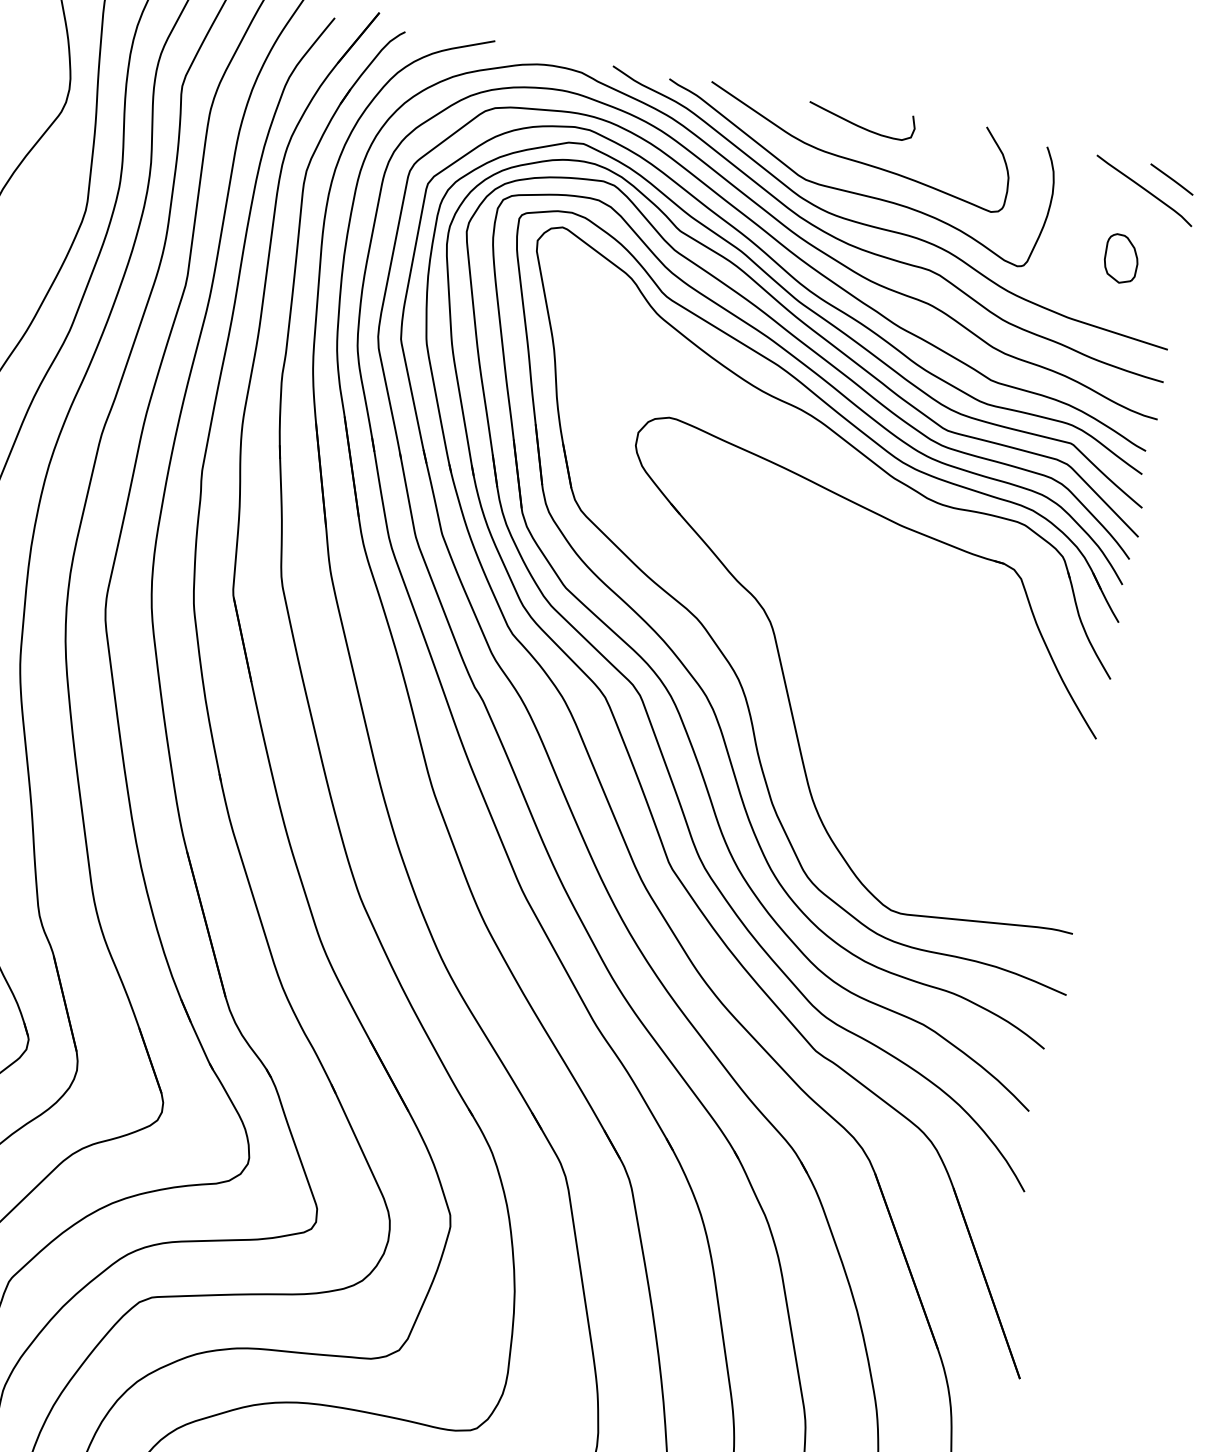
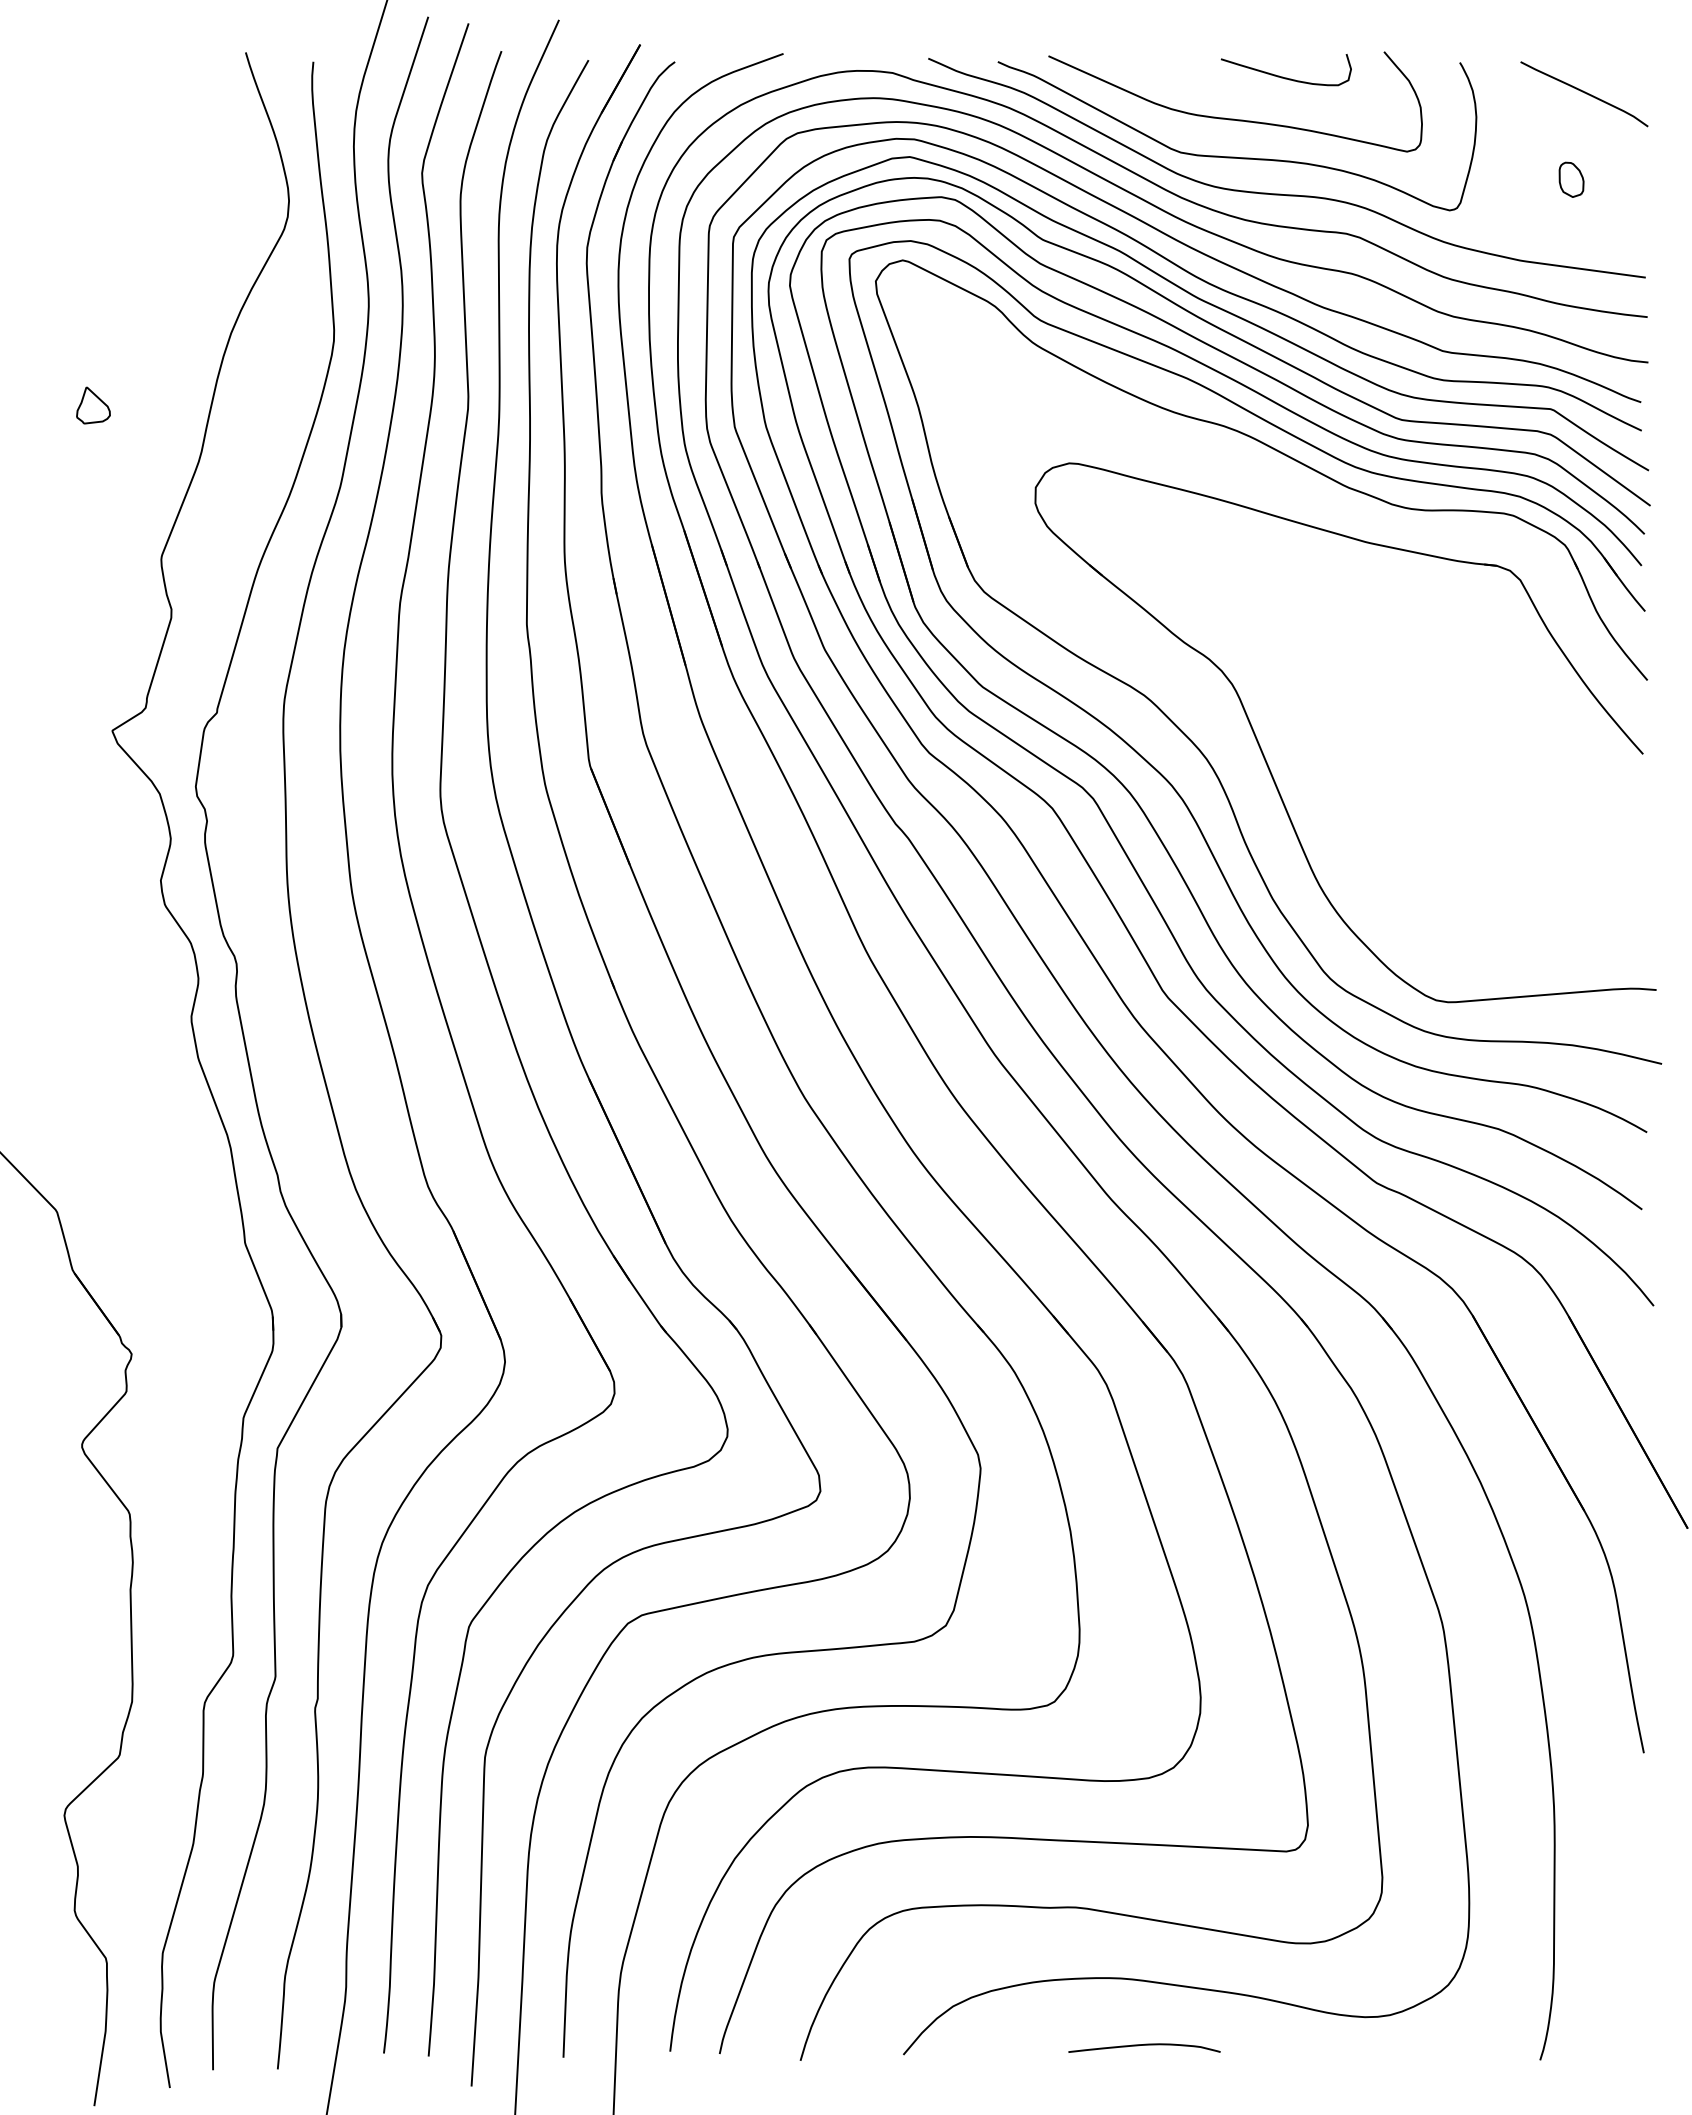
curve: (857, 124) -> (1282, 76), moved
line: (1171, 179) -> (1614, 74), removed
part: (1121, 258) -> (1571, 179), size x0.6

